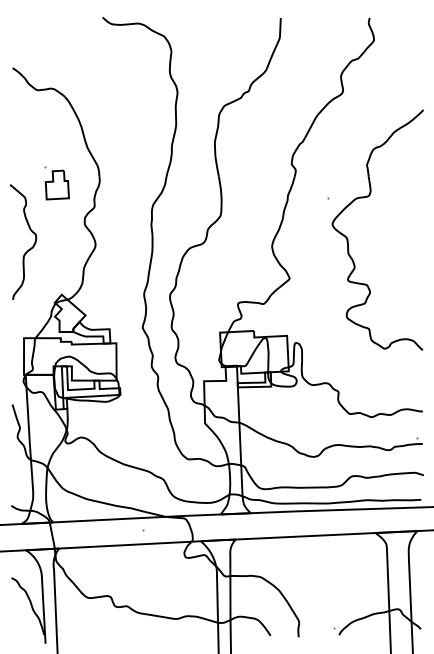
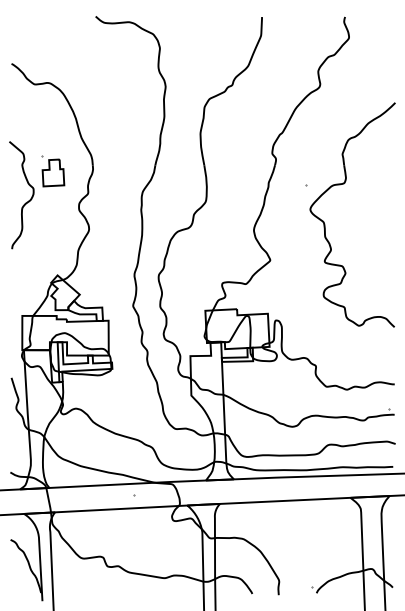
curve: (27, 249) -> (25, 202), moved

